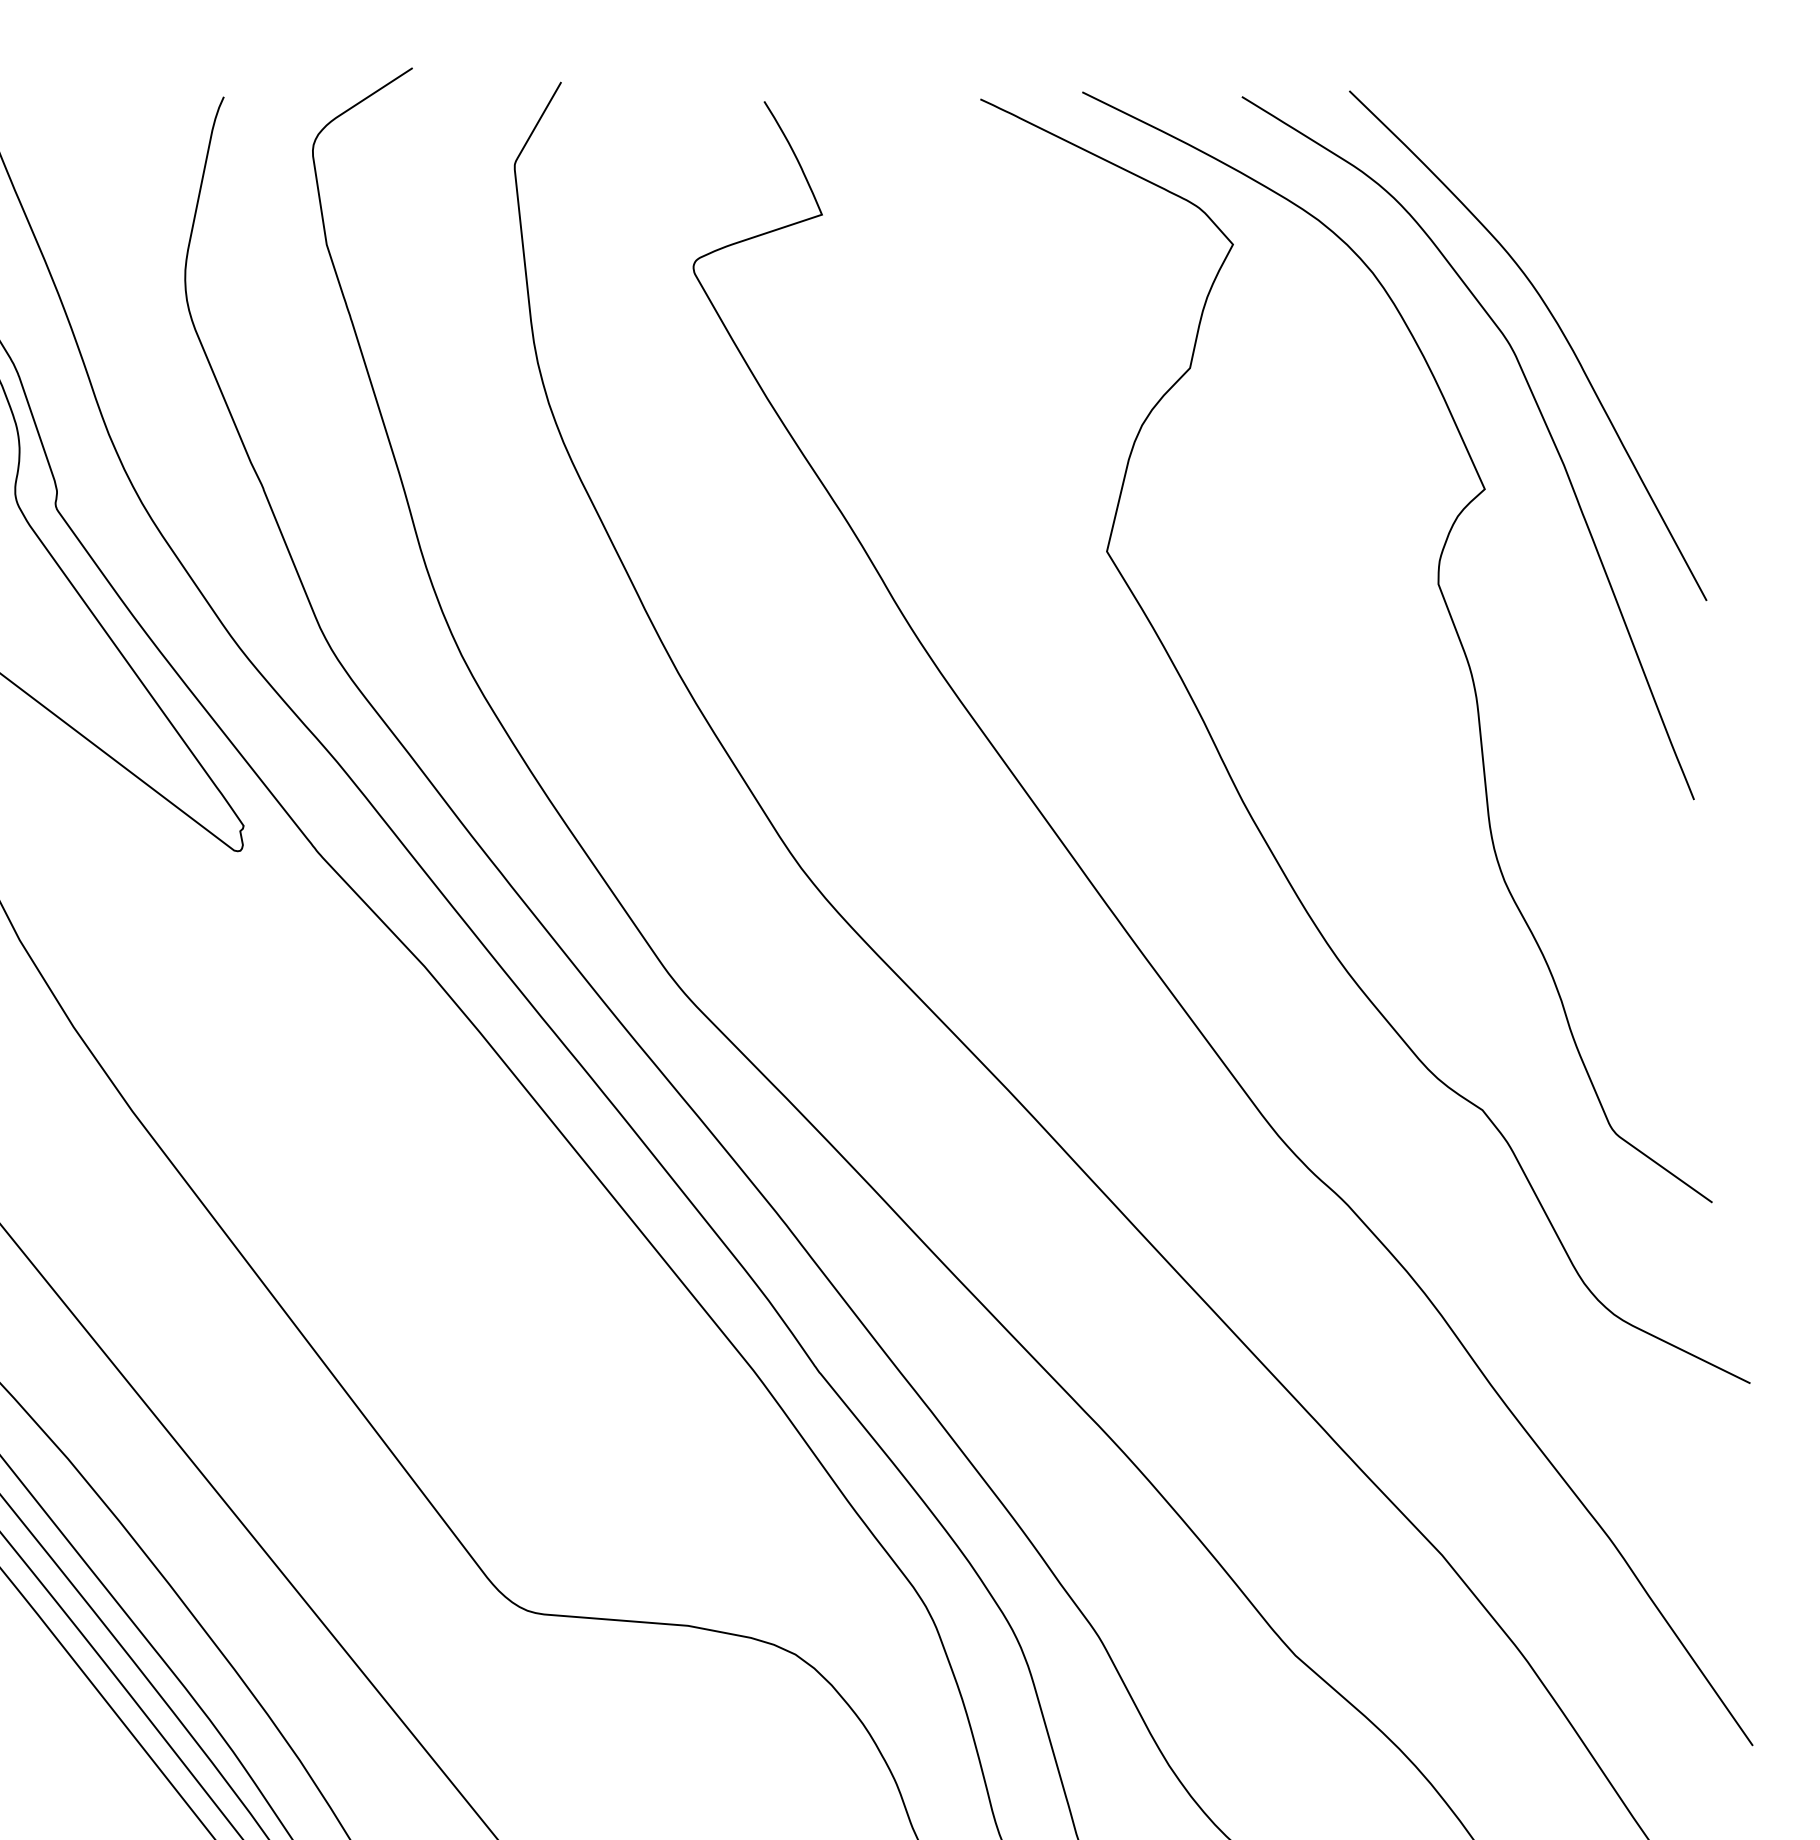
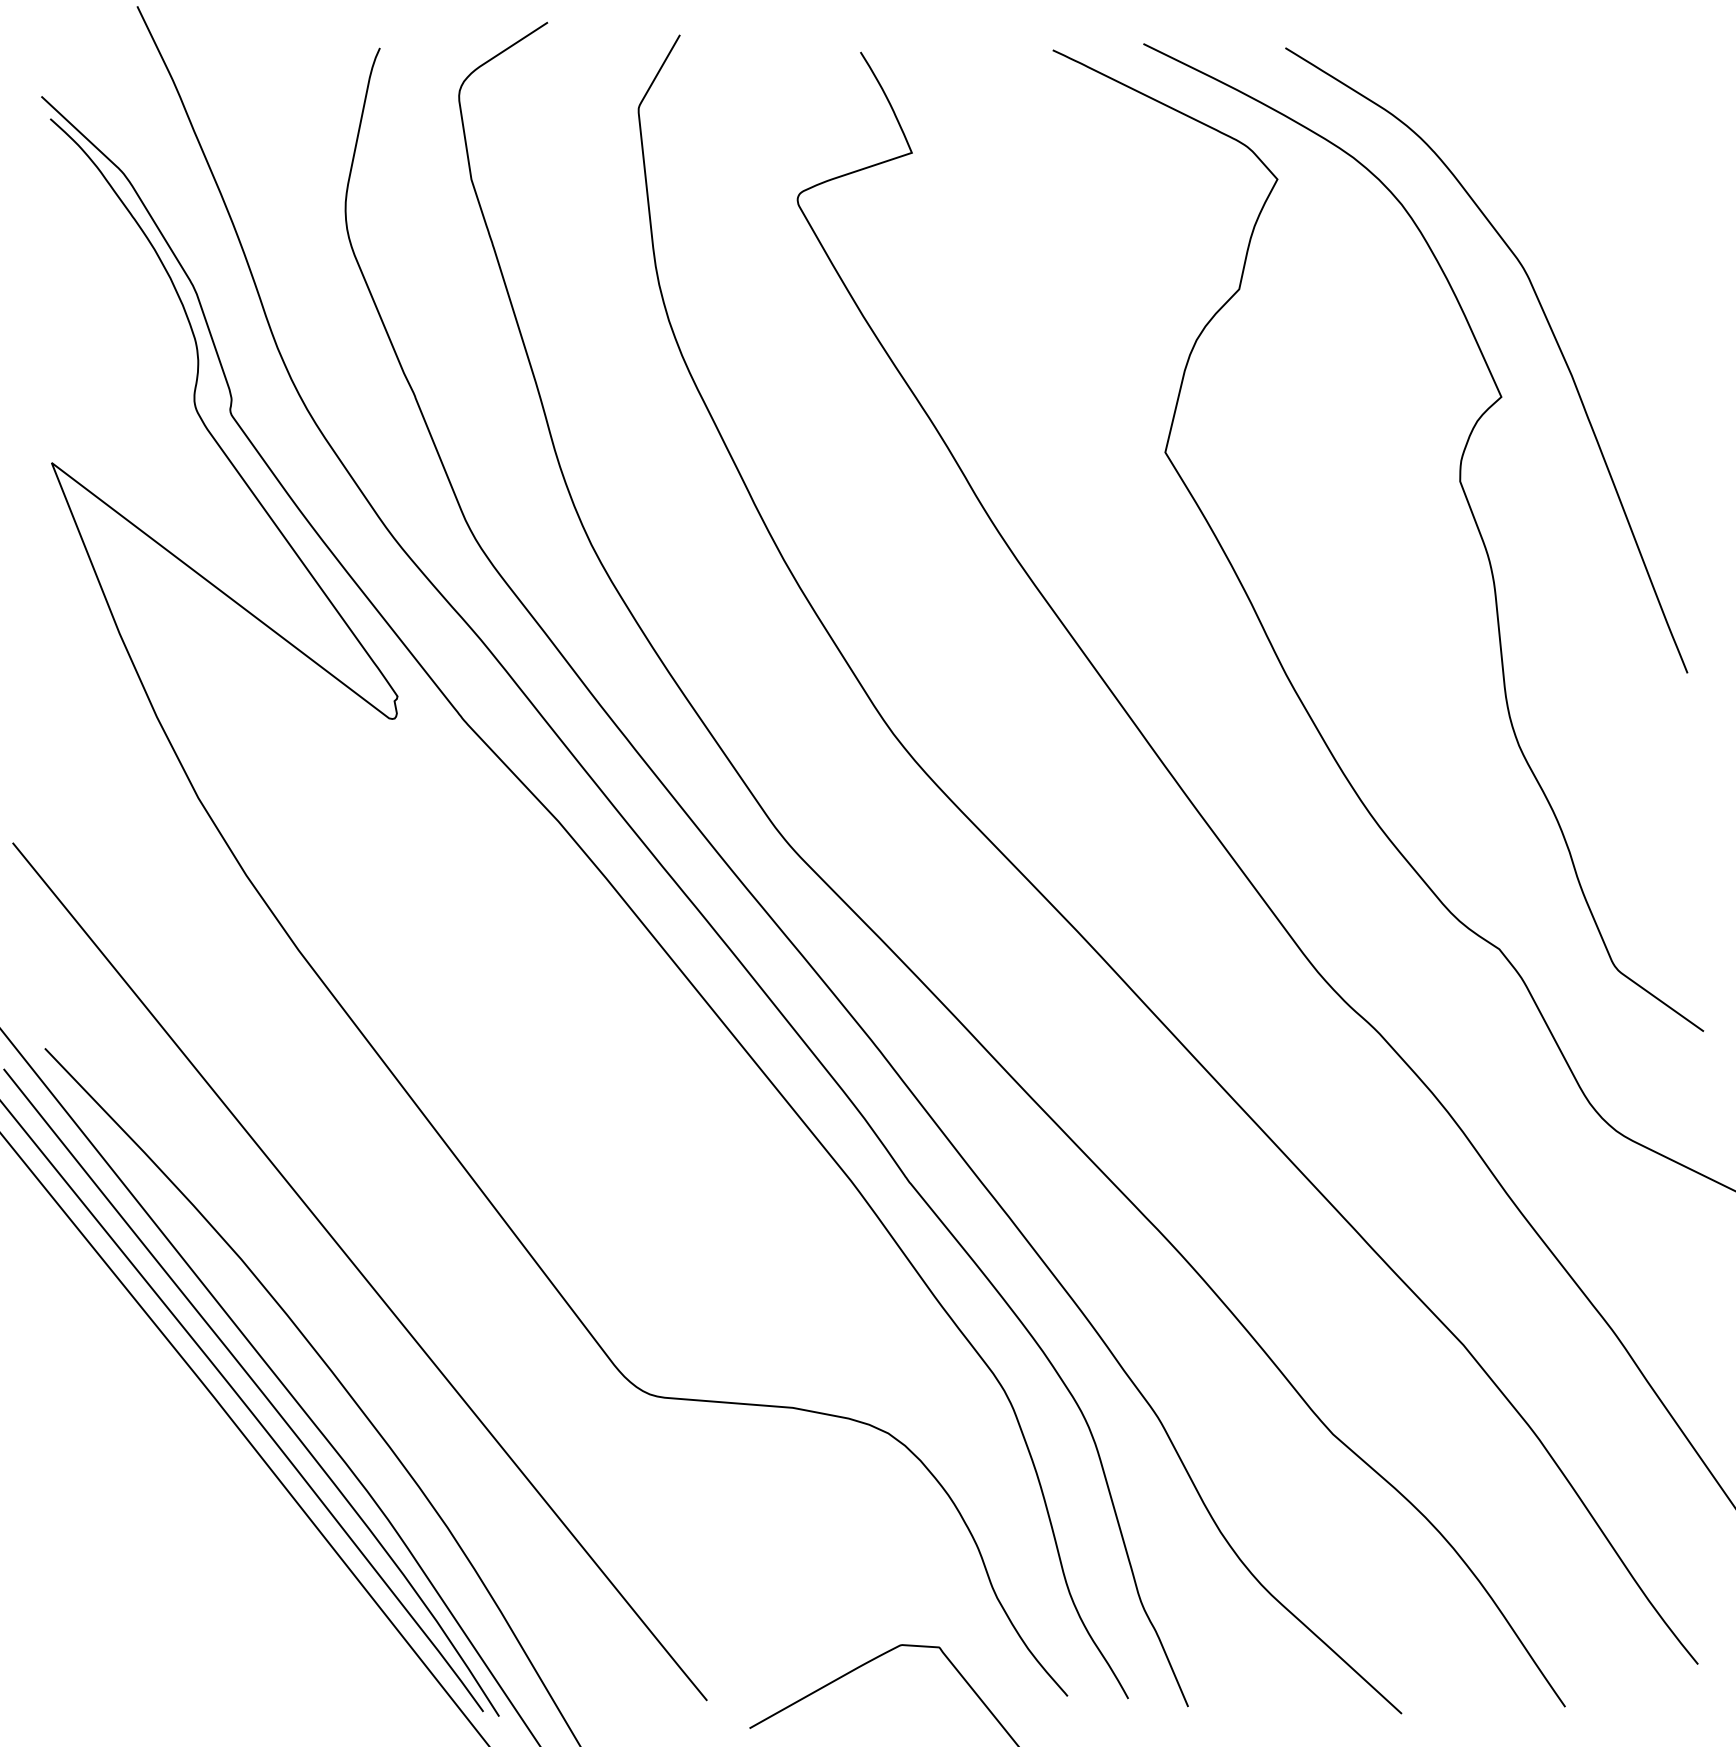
curve: (1559, 328) -> (1567, 254), removed

